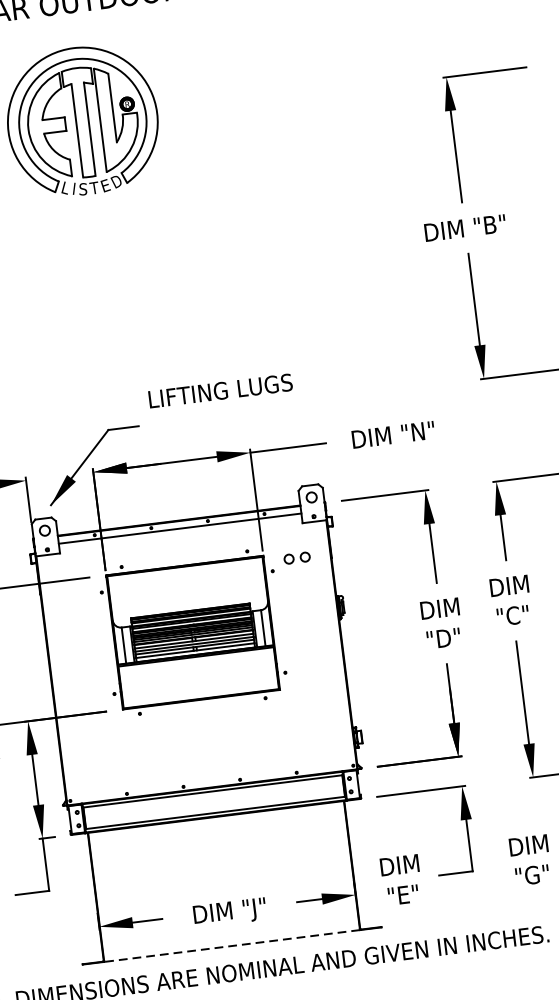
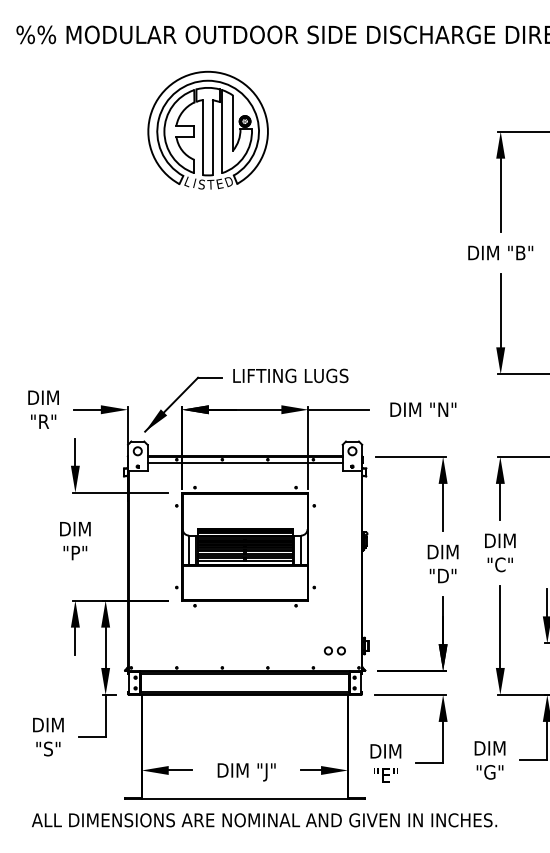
text: (220, 390) -> (290, 375), moved
part: (296, 557) -> (334, 650), moved
line: (232, 945) -> (245, 798), dashed -> solid

